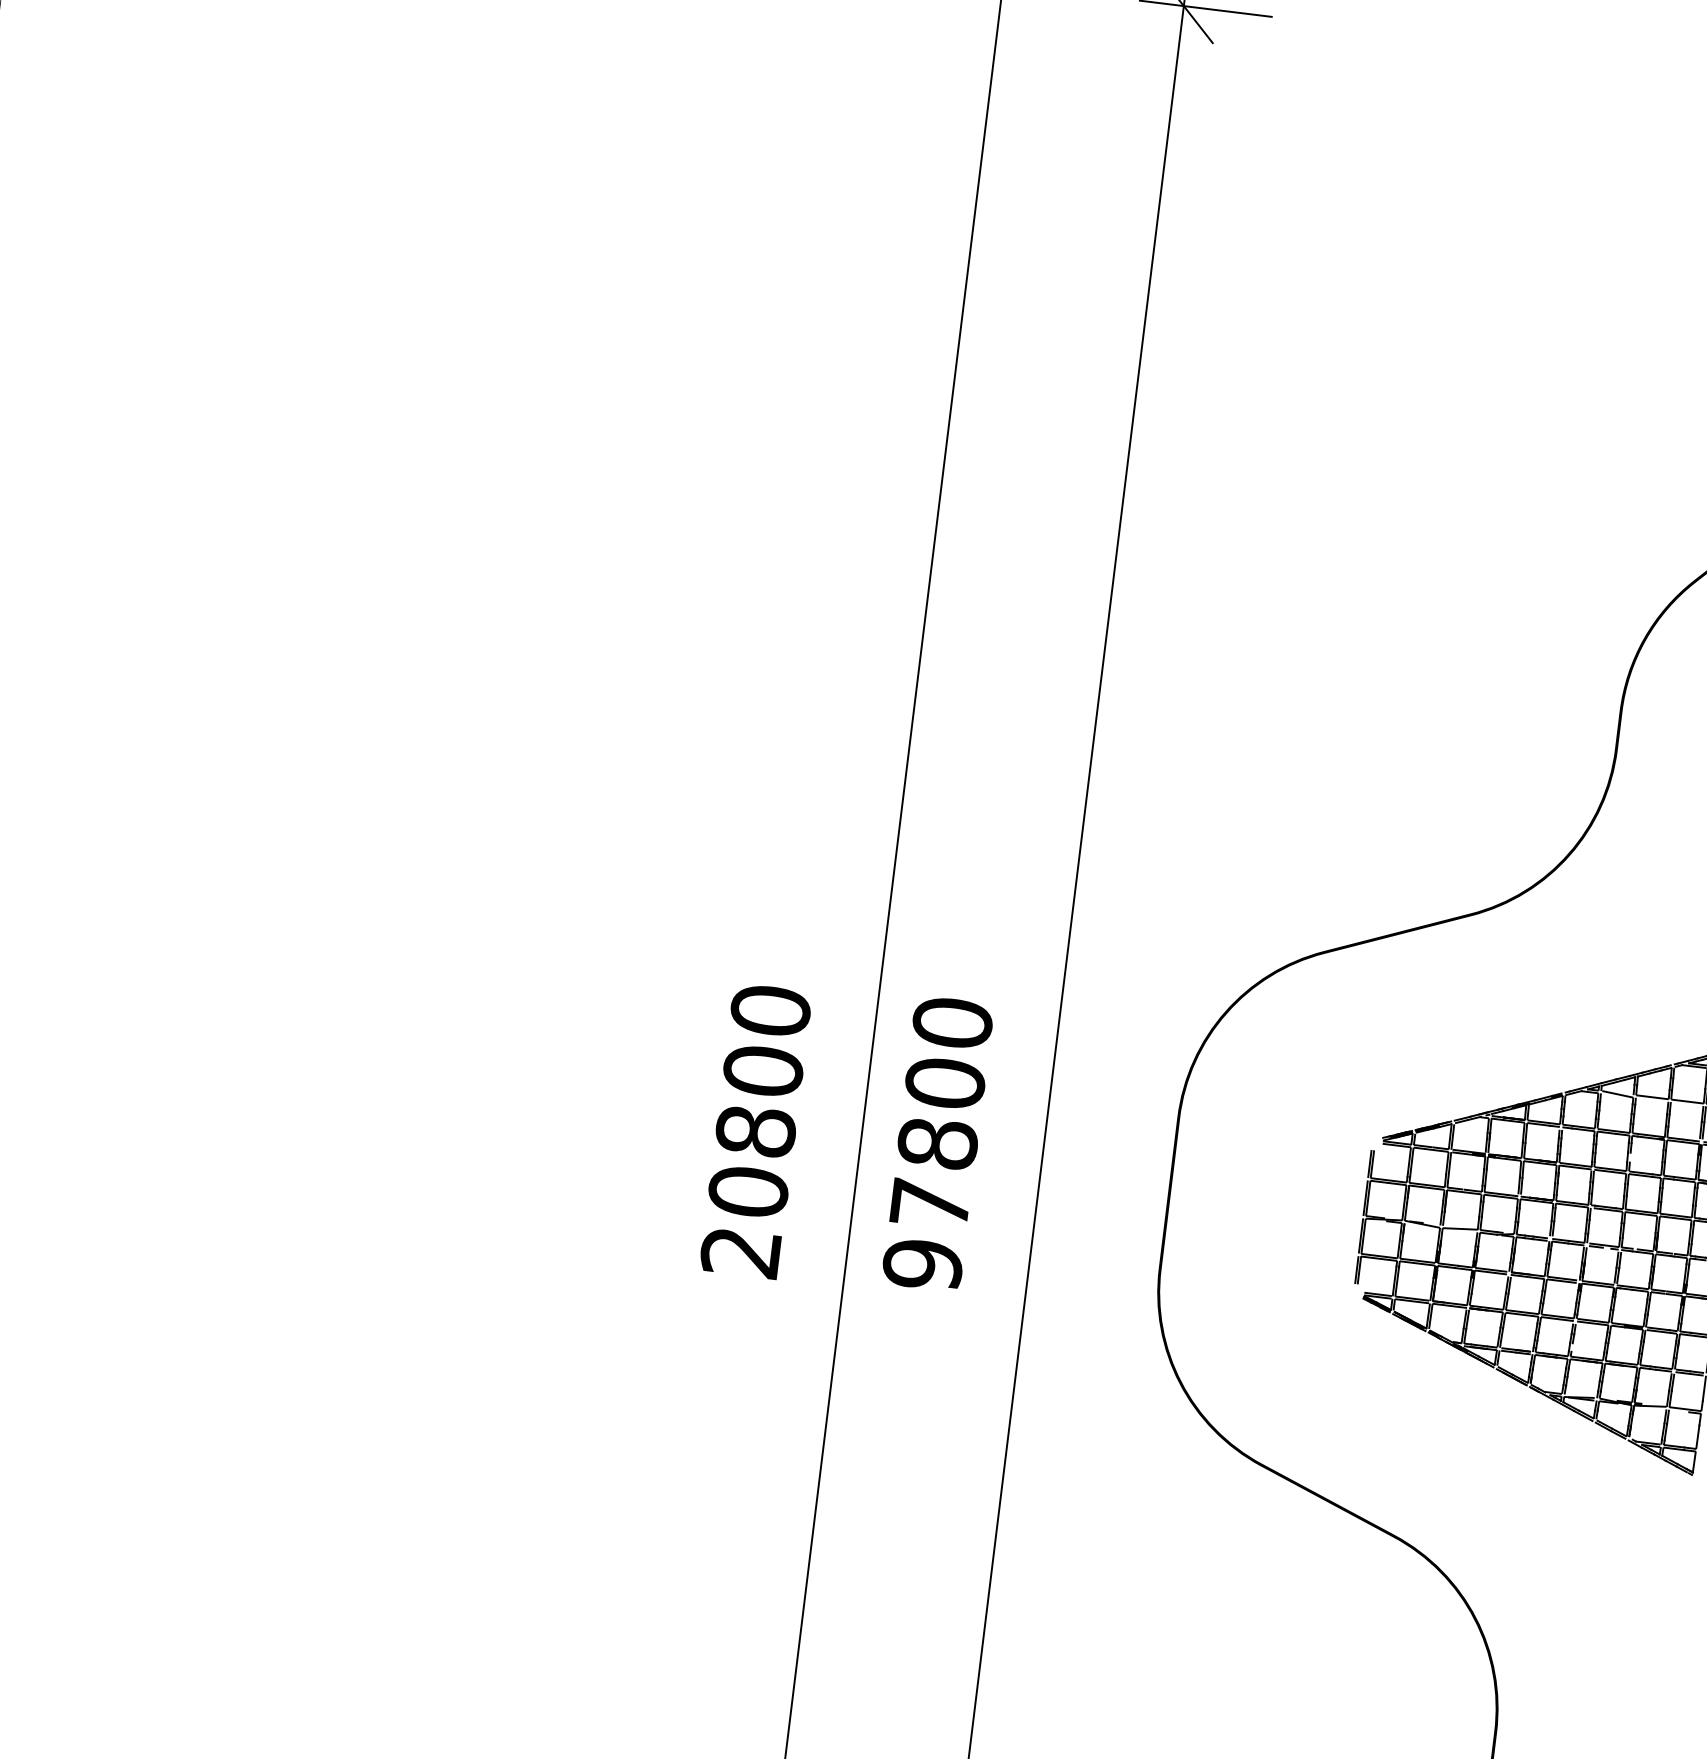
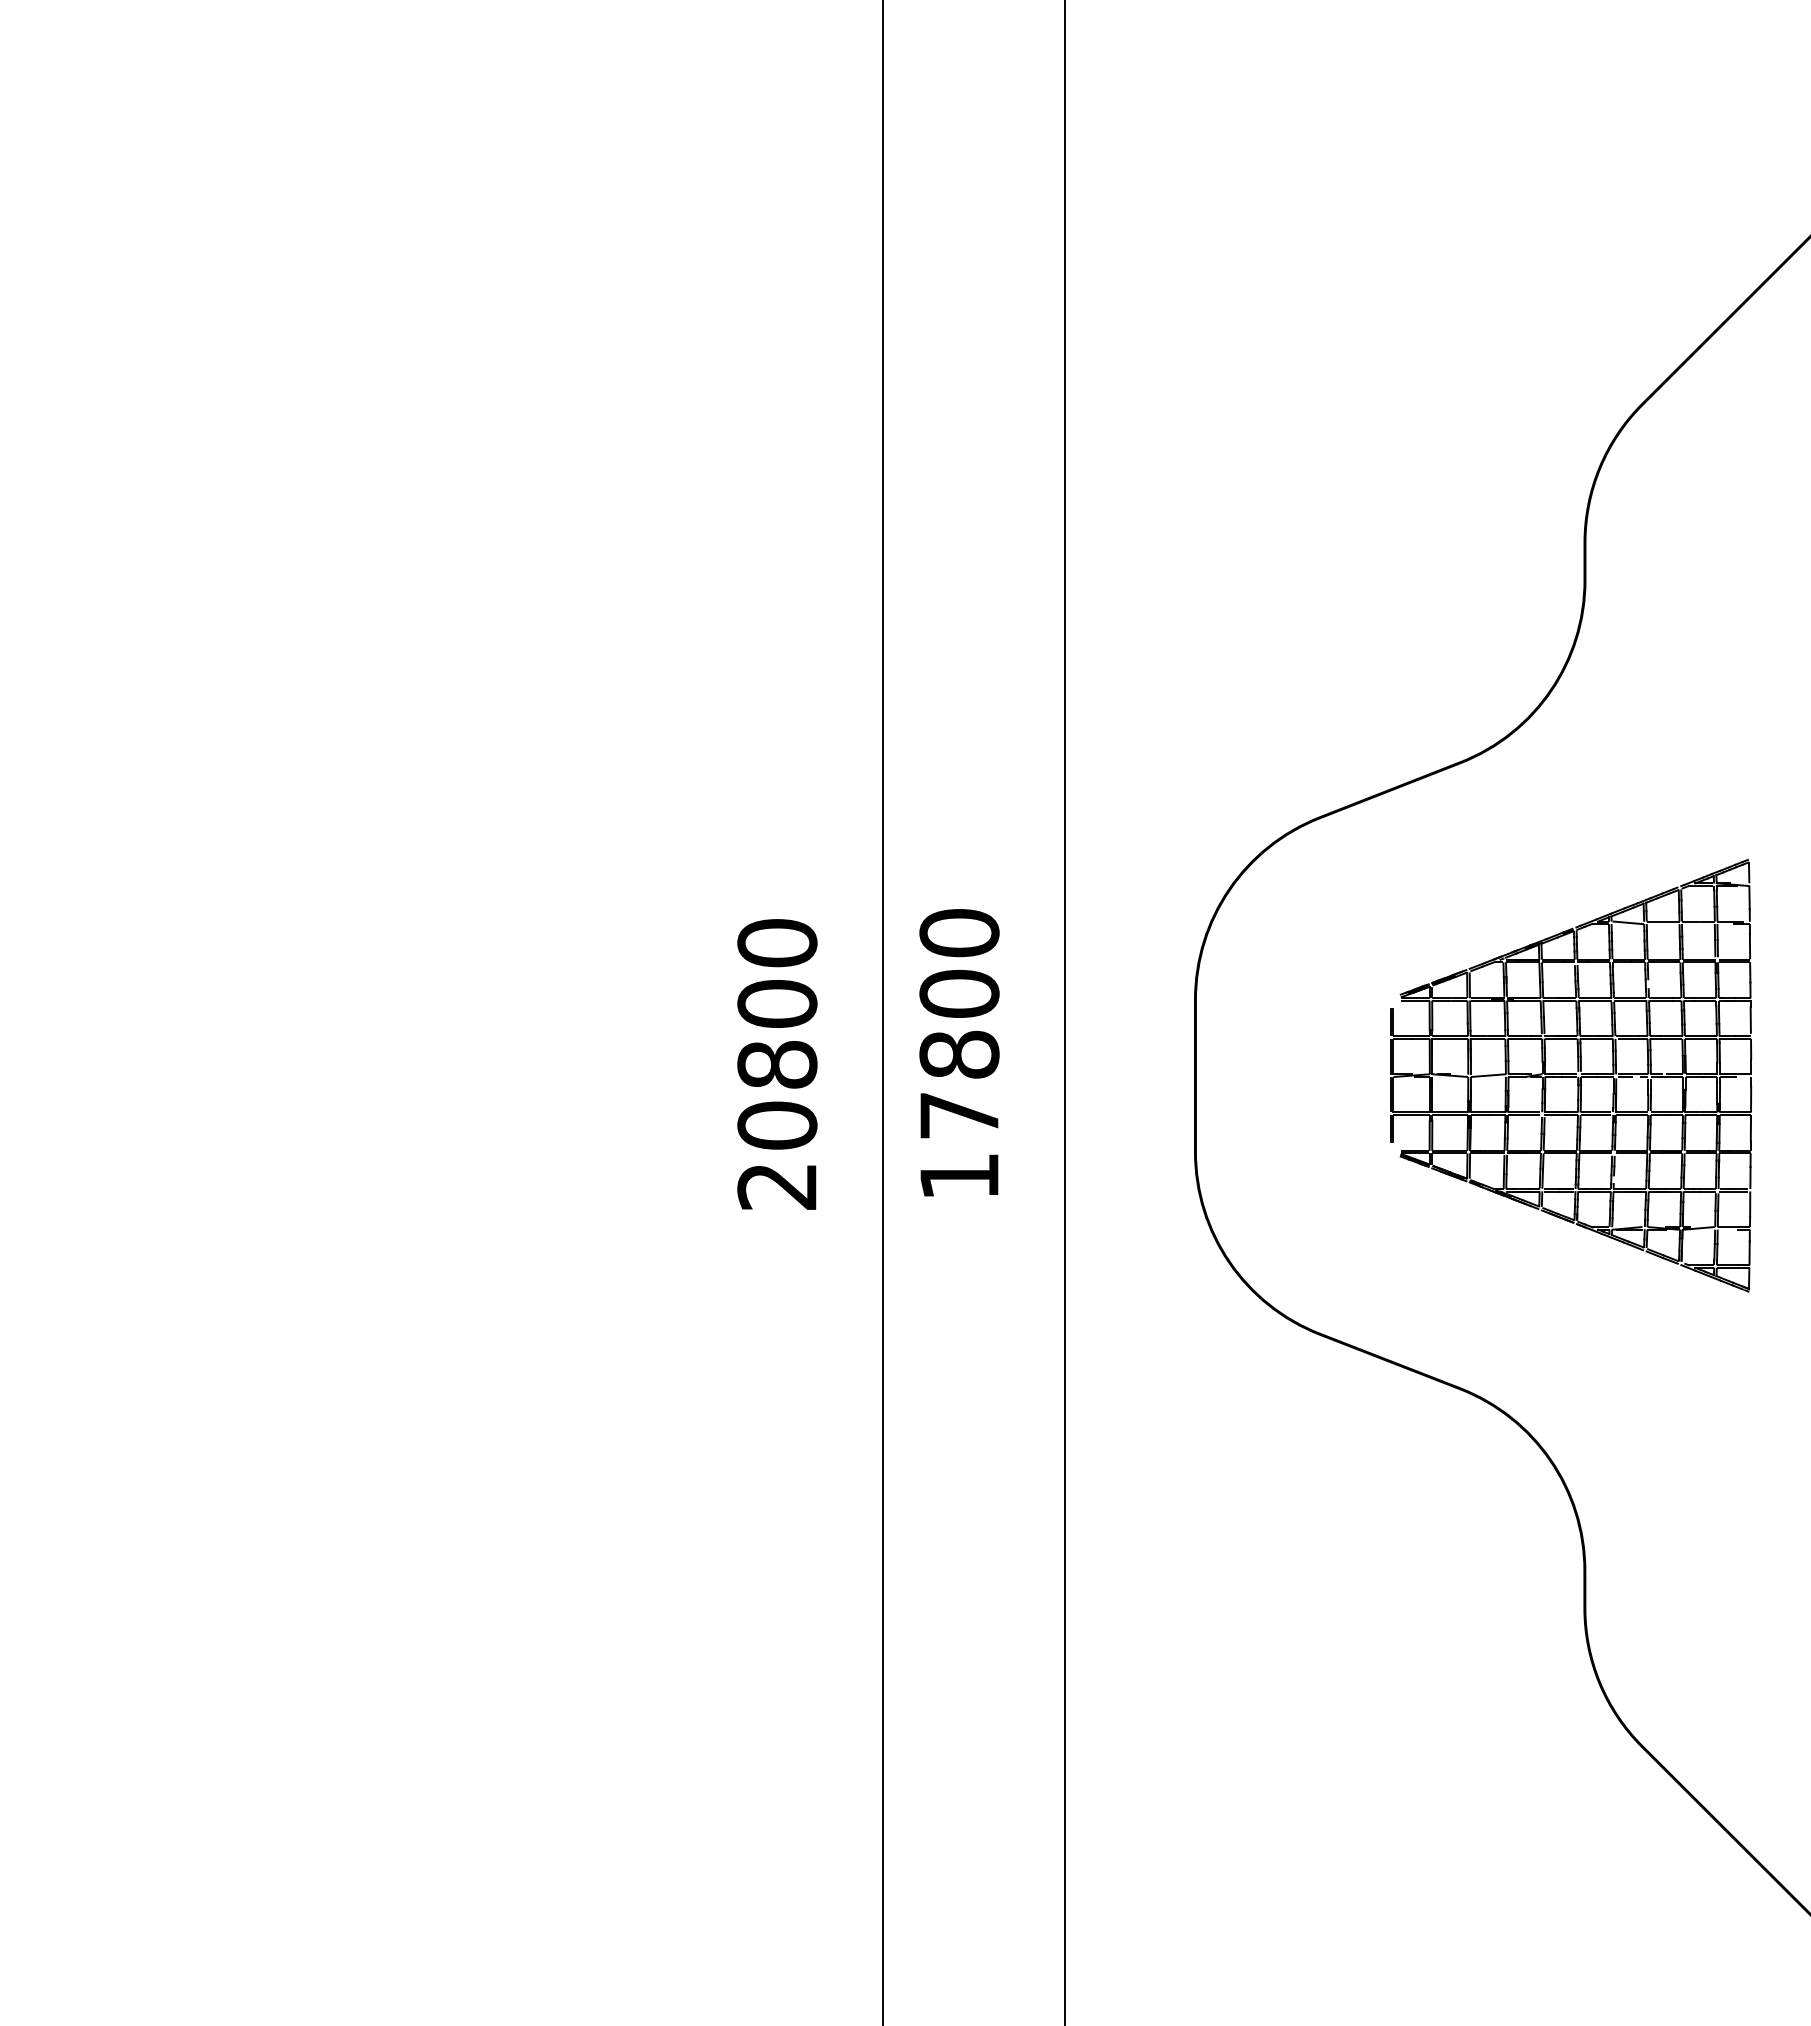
text: (922, 1264) -> (959, 1176), 97800 -> 17800

